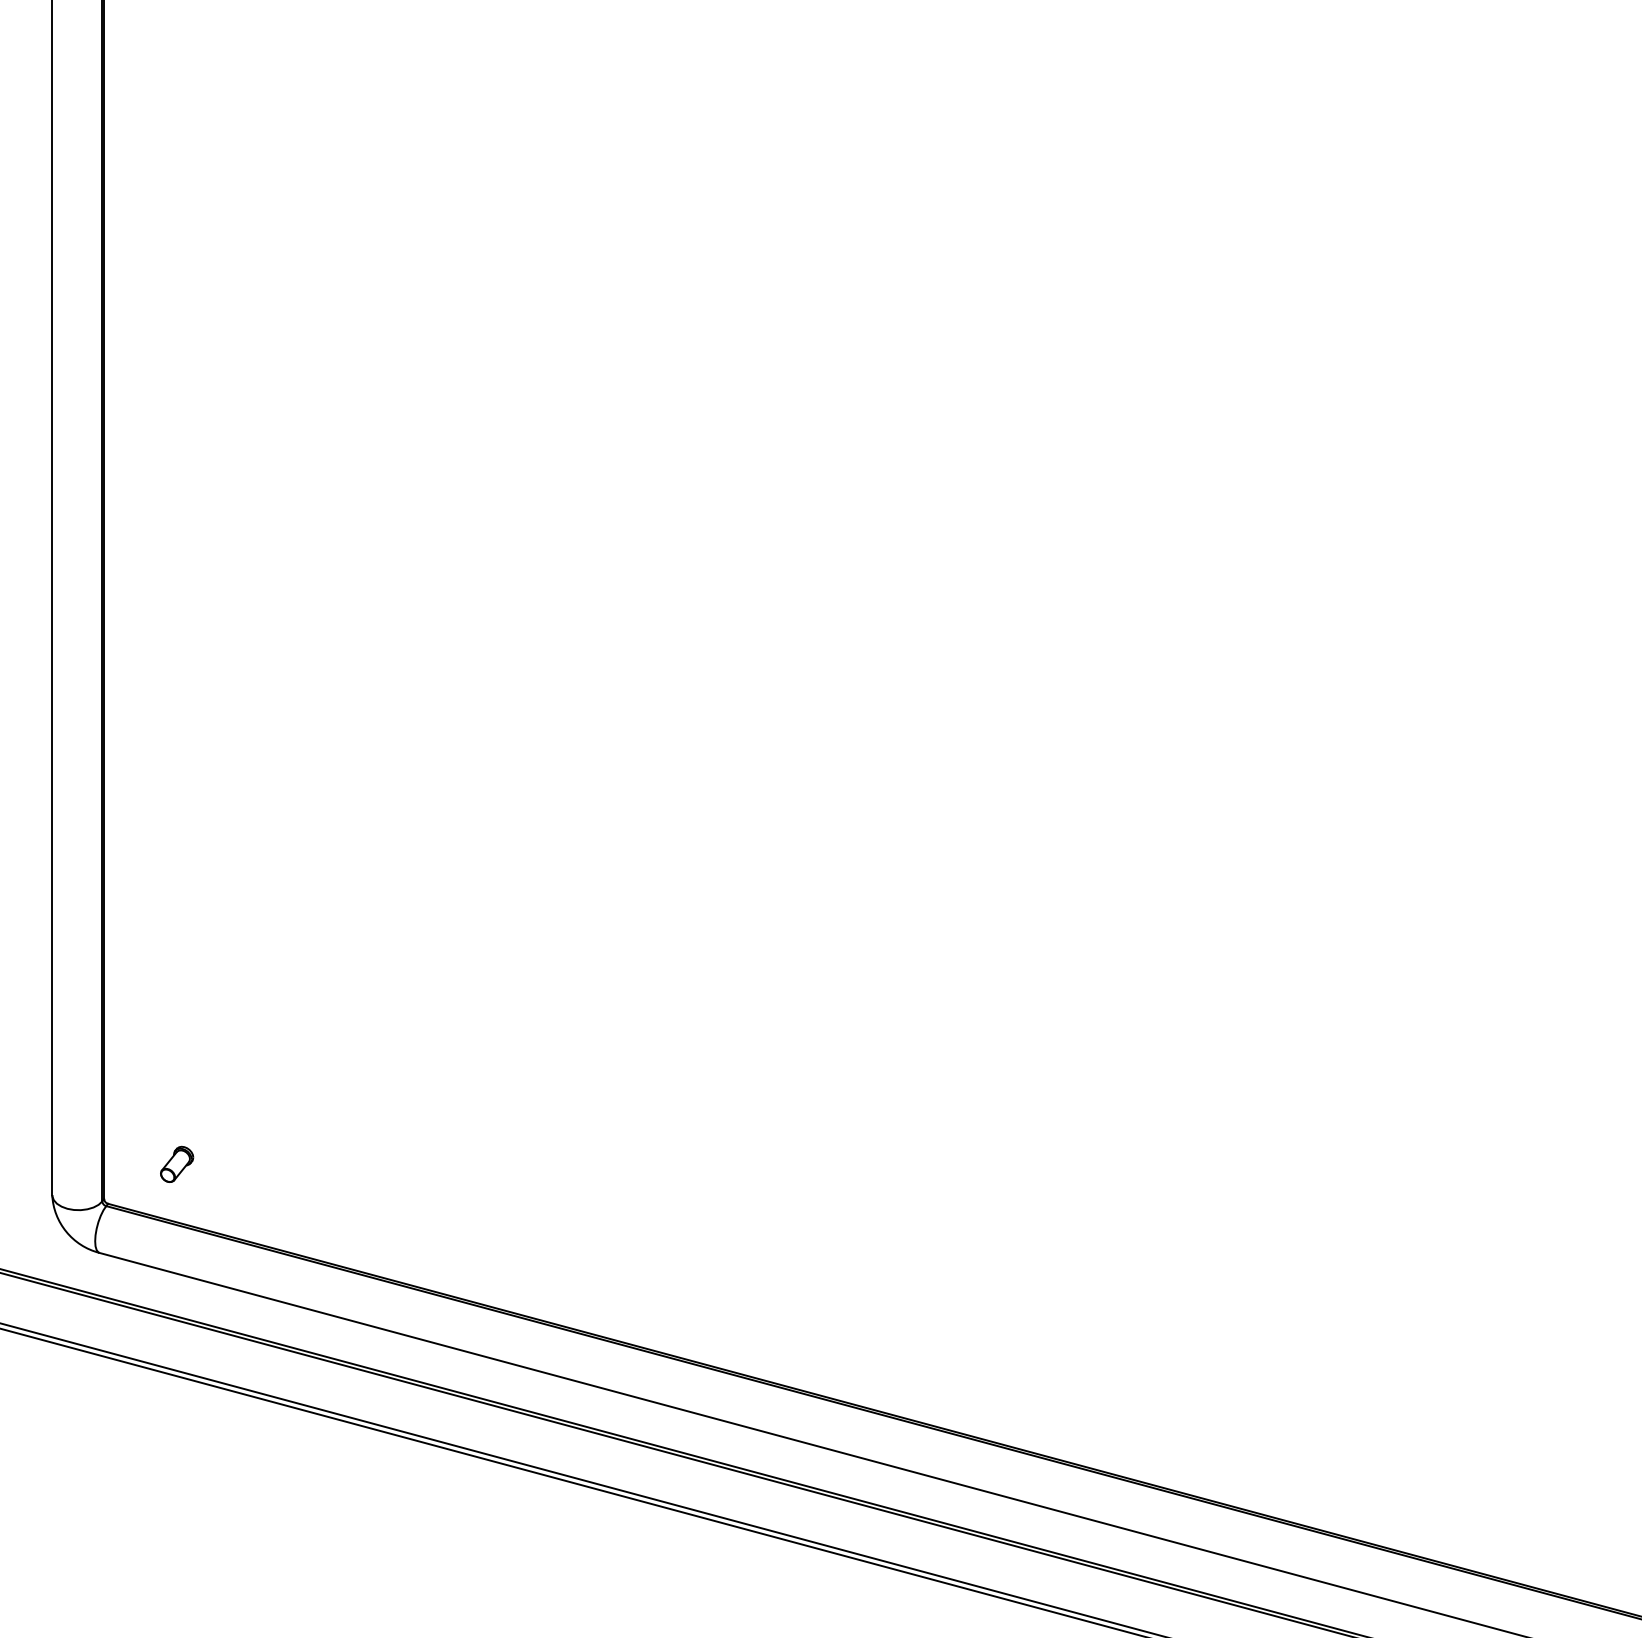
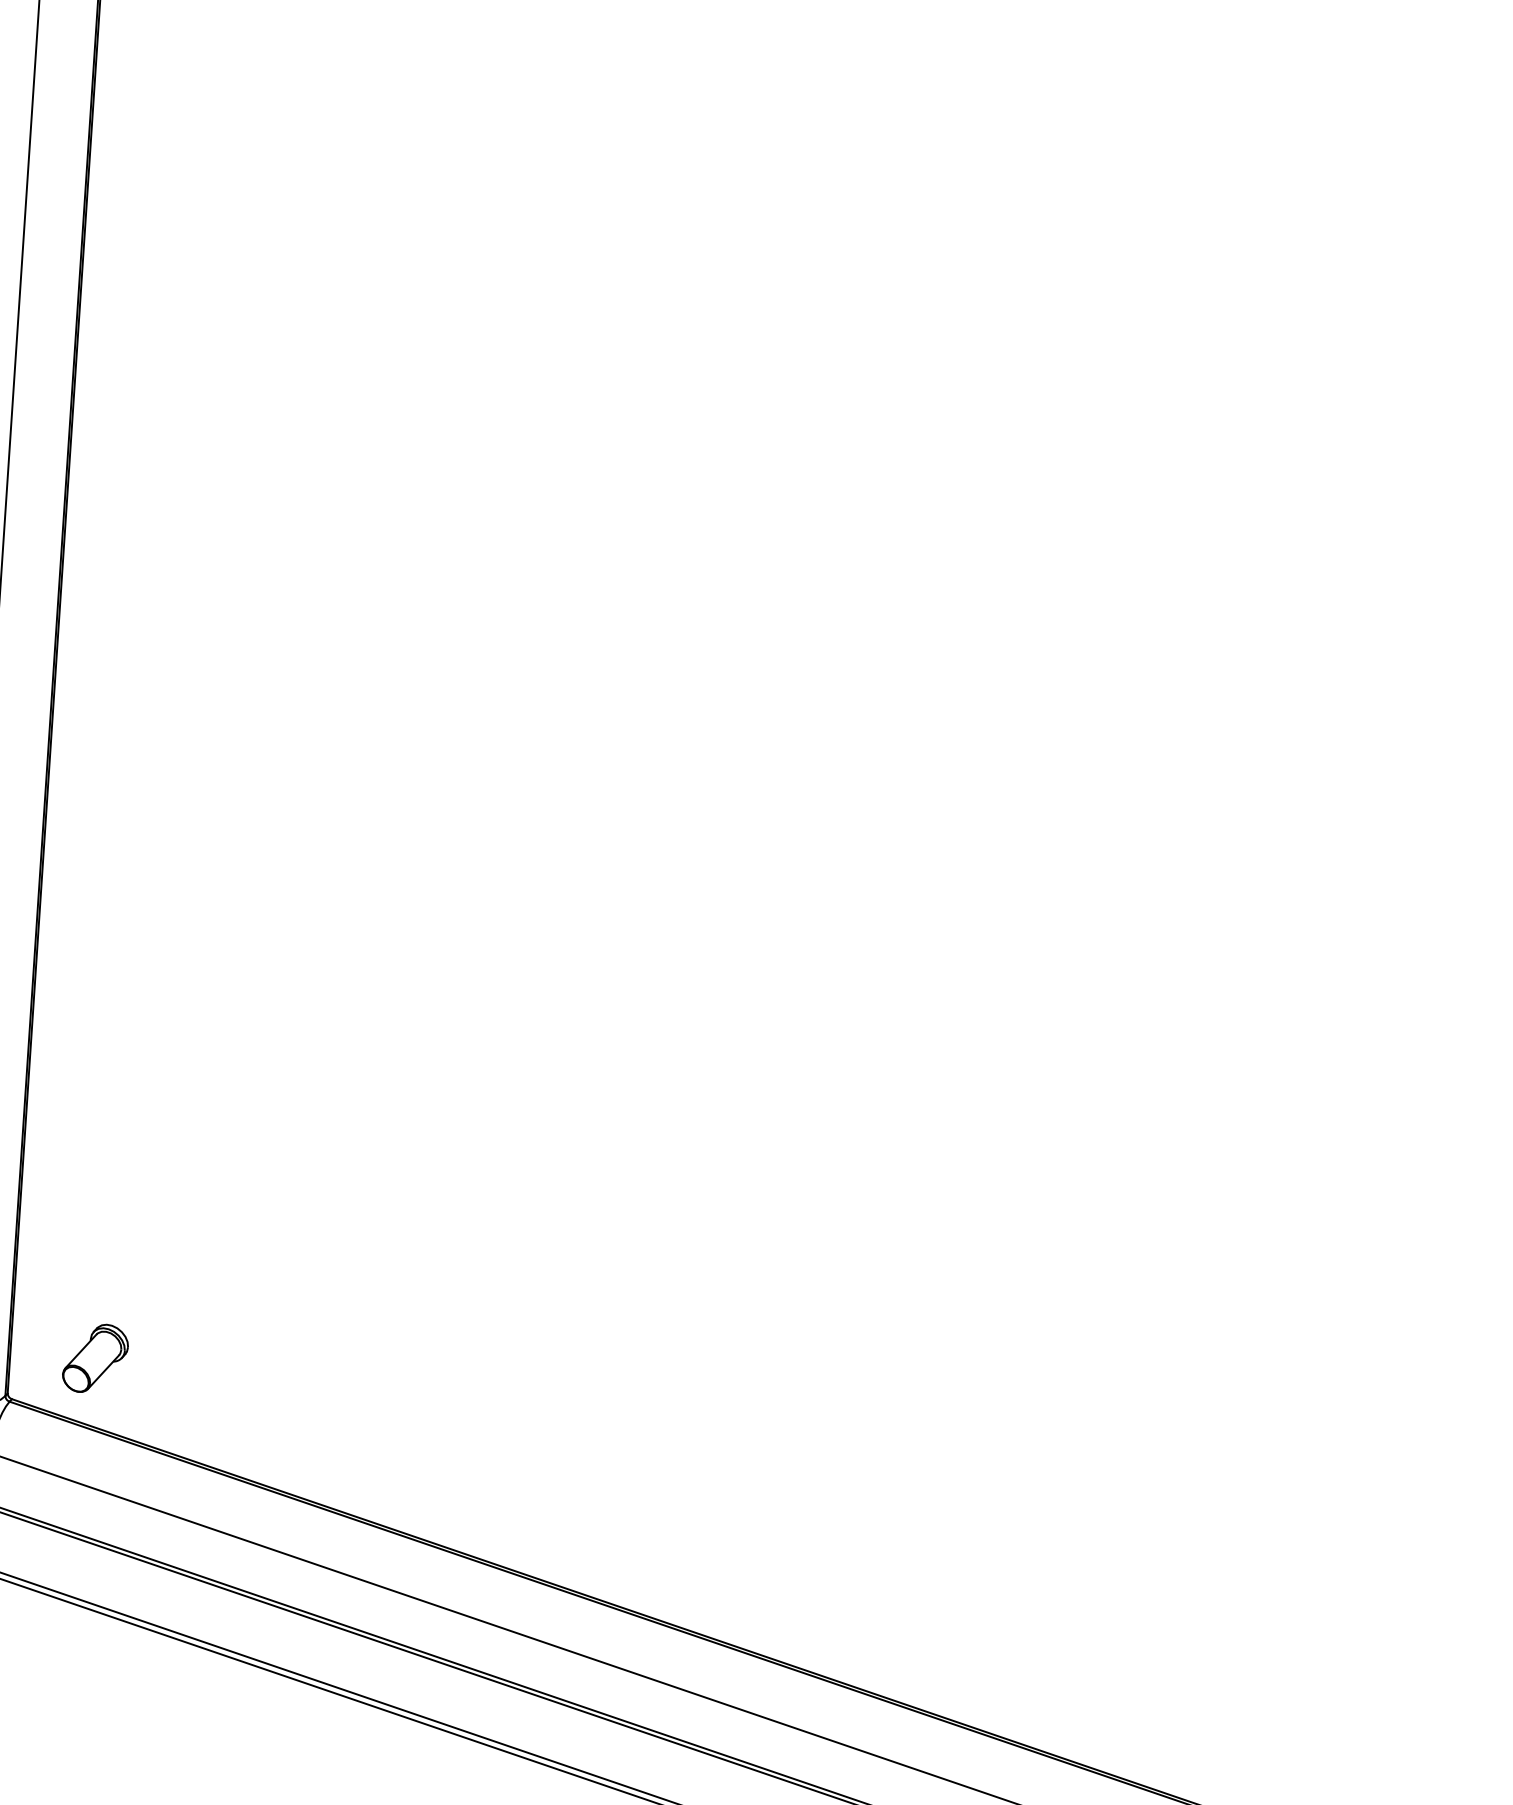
part: (176, 1164) -> (94, 1358), size x1.67

